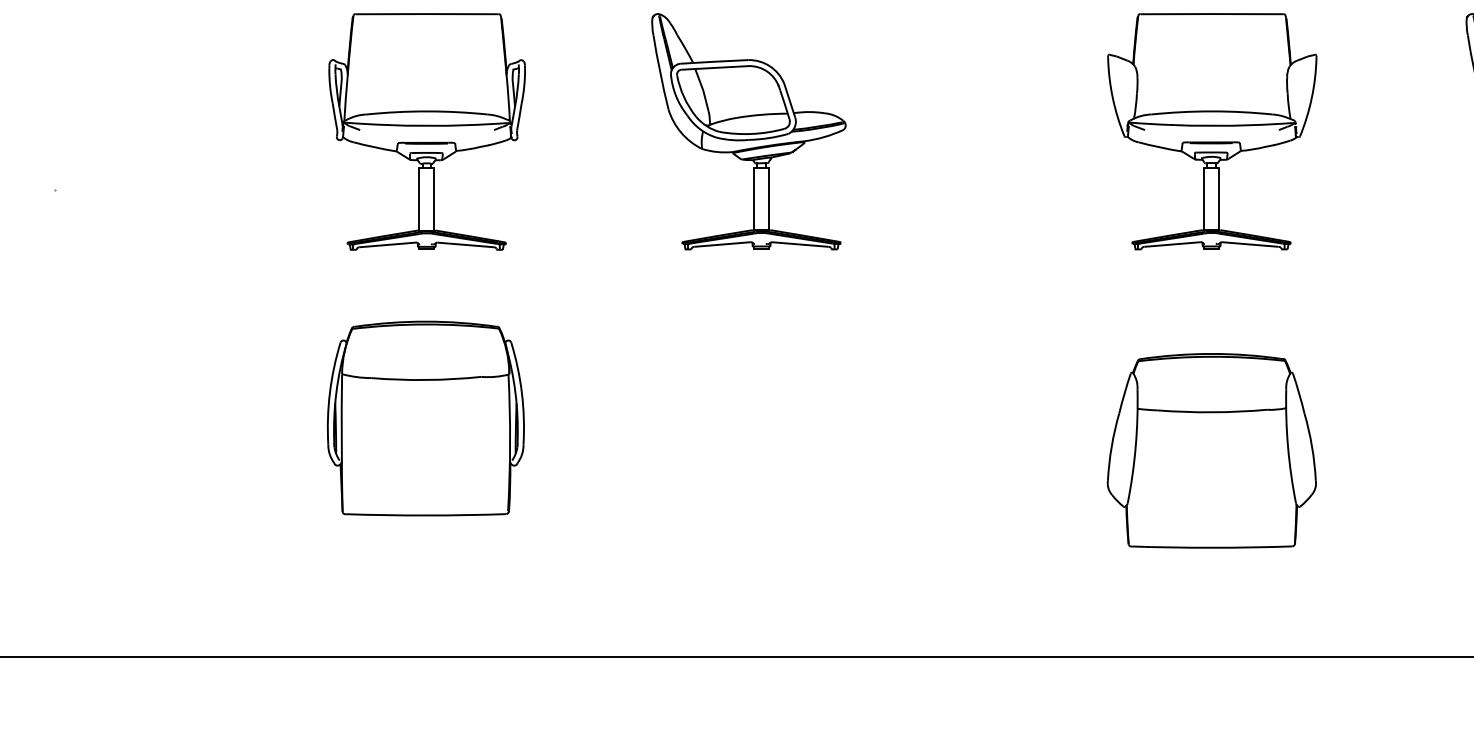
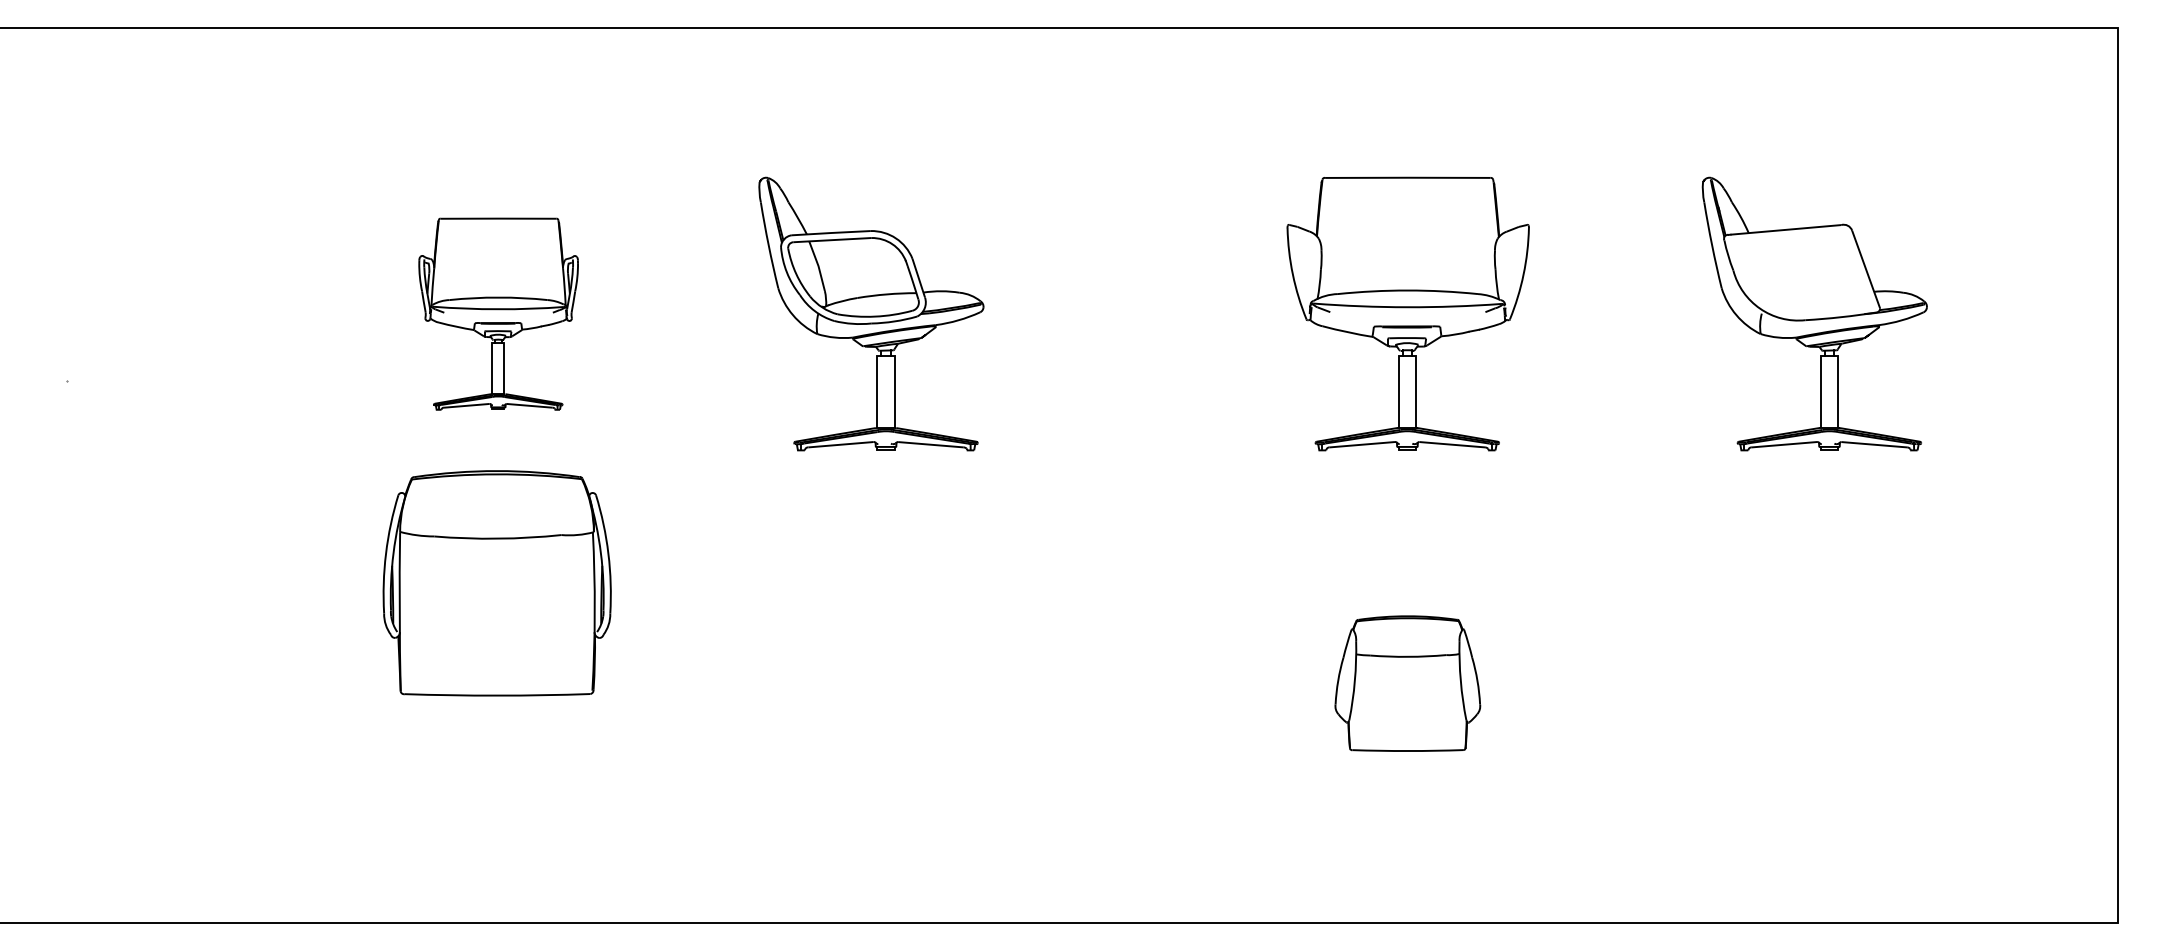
part: (427, 131) -> (498, 313), size x0.7
part: (425, 418) -> (496, 583), moved
part: (1211, 450) -> (1407, 683), size x0.6

